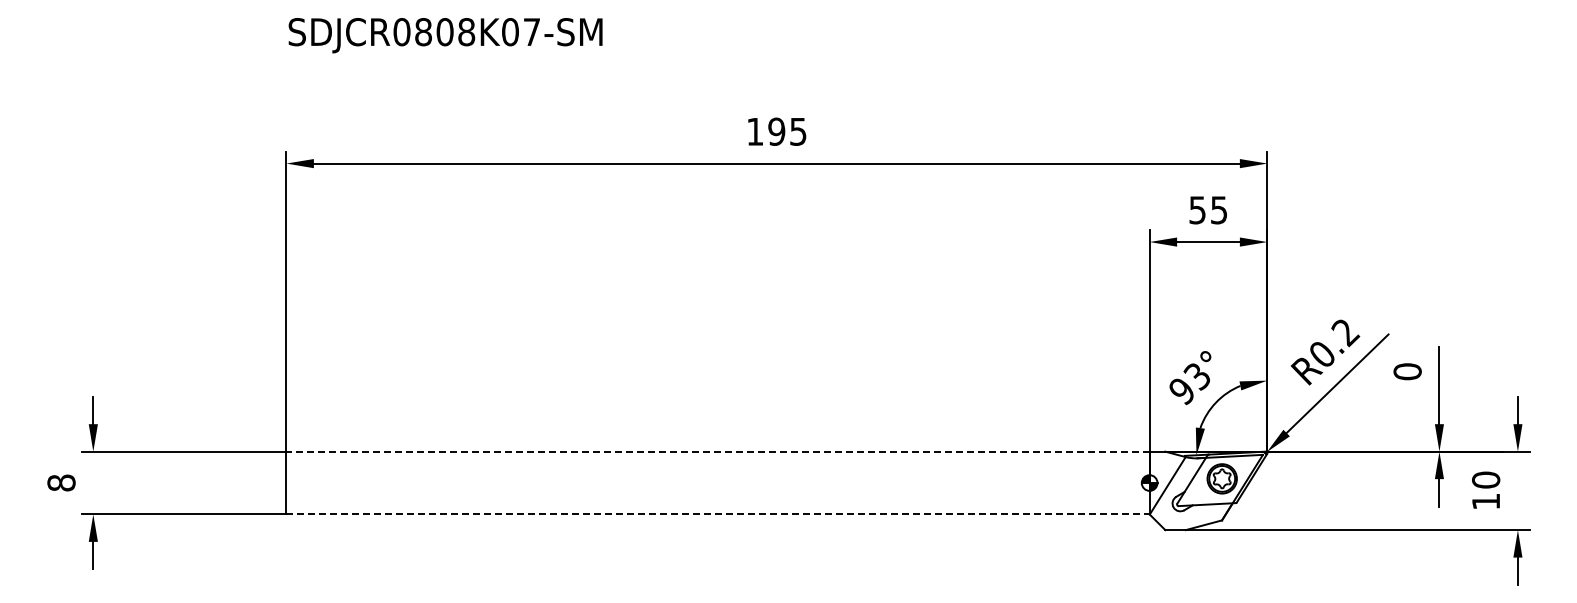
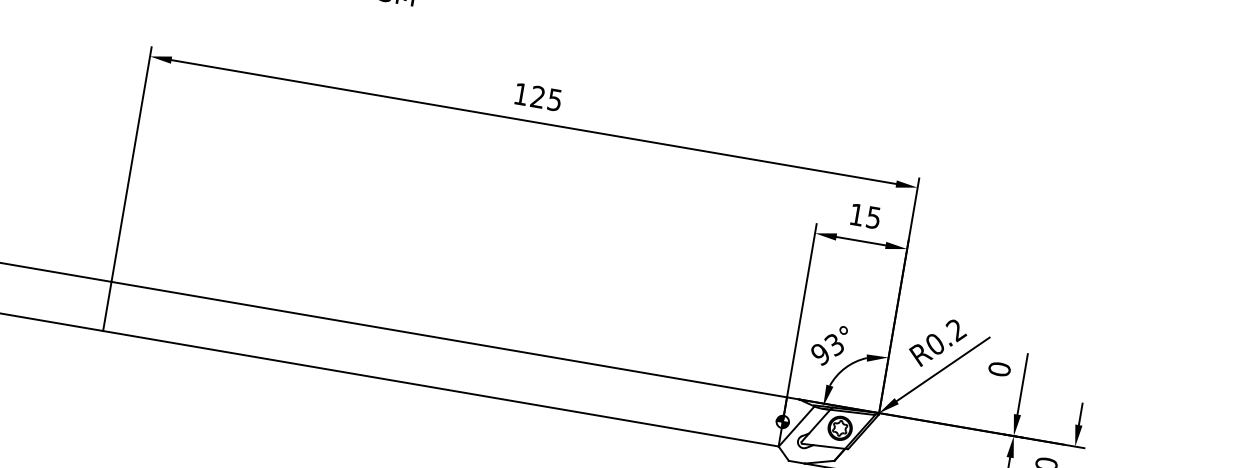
text: (776, 131) -> (537, 96), 195 -> 125
text: (1197, 210) -> (856, 215), 55 -> 15
line: (718, 451) -> (449, 339), dashed -> solid
line: (718, 514) -> (441, 388), dashed -> solid

